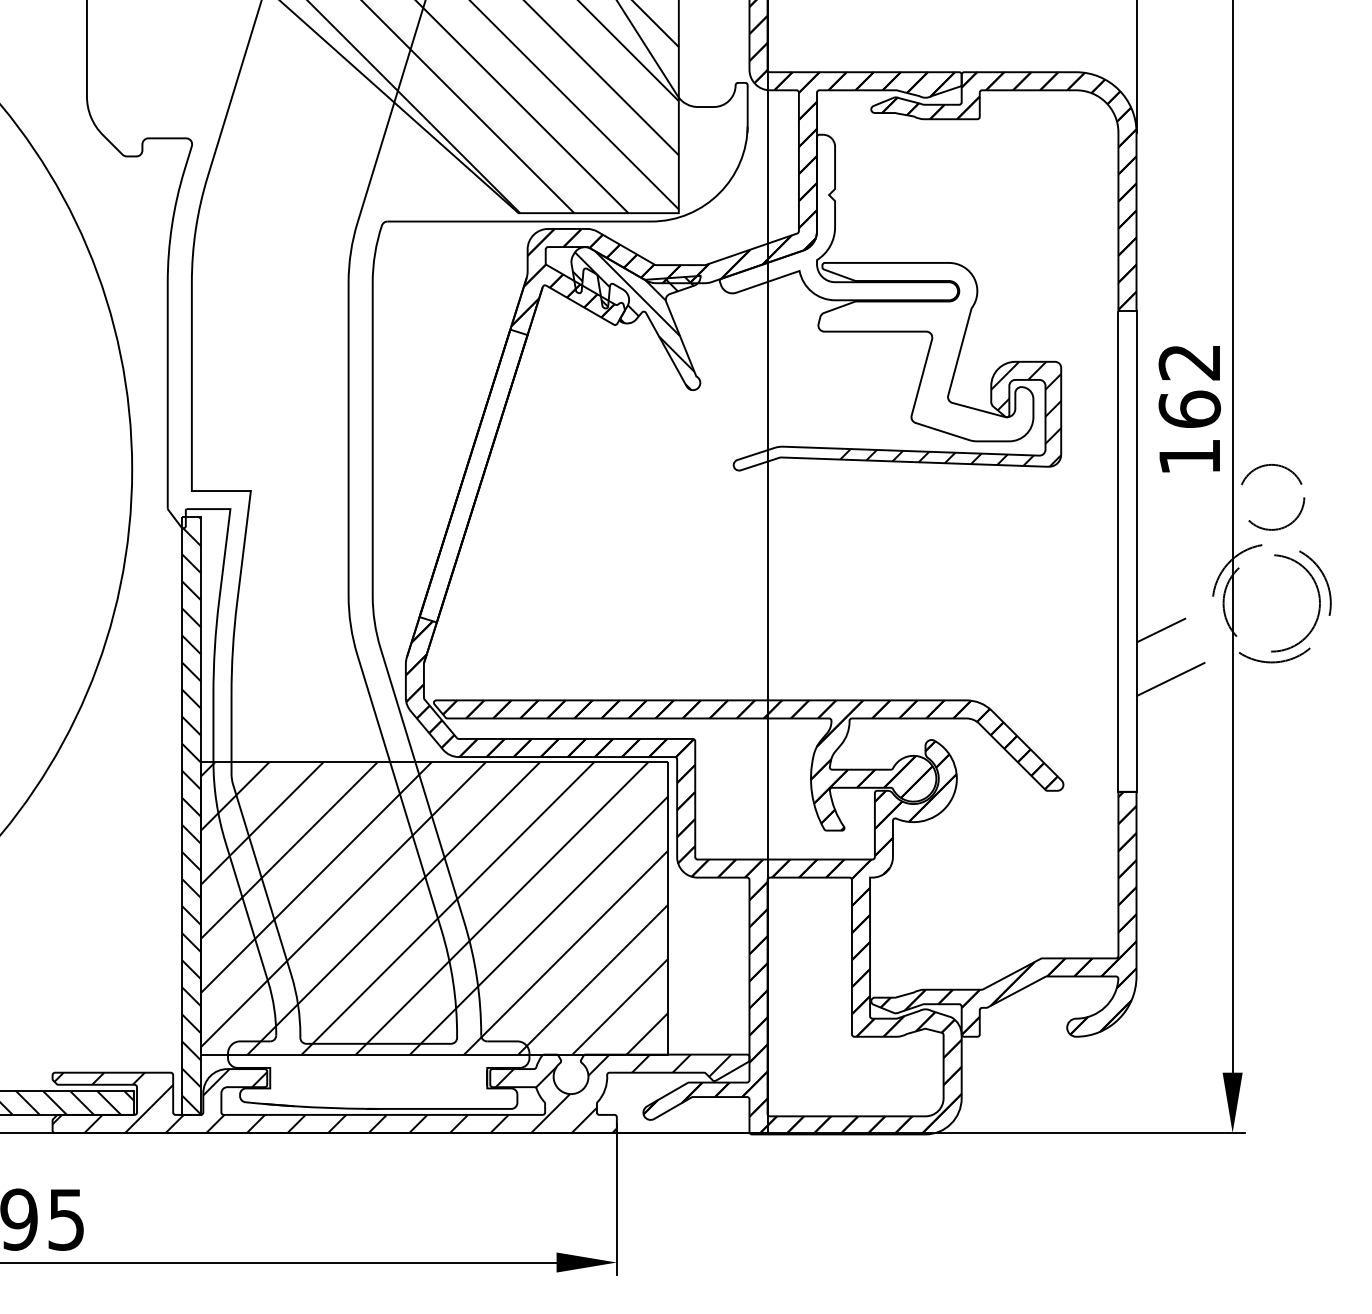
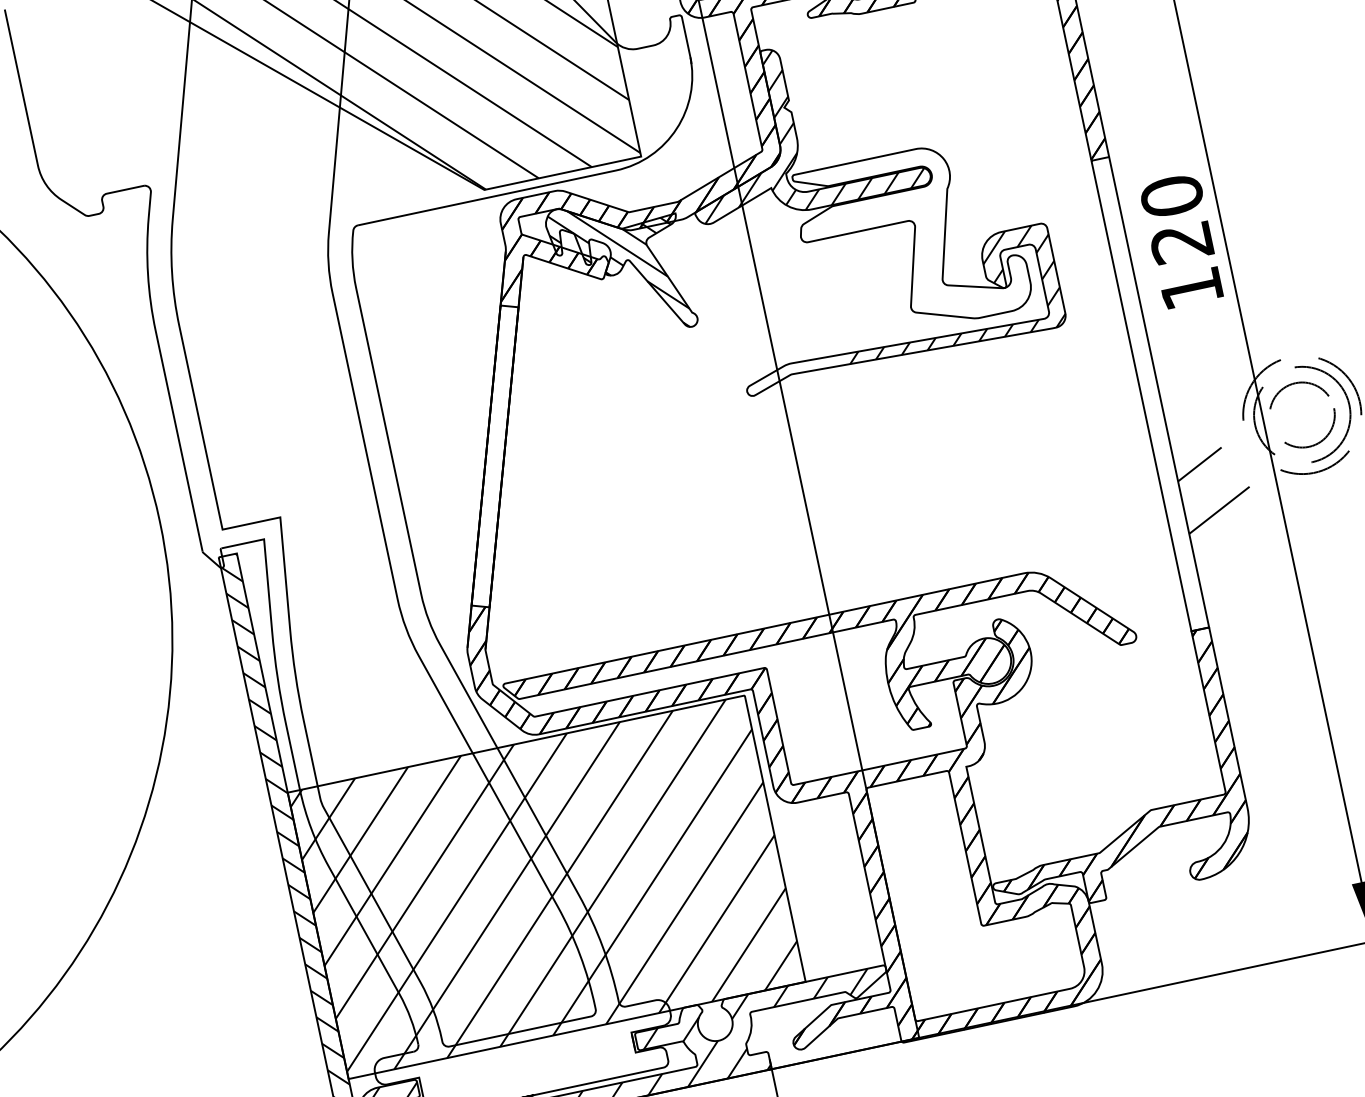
hatch: (840, 218) -> (800, 128), added
text: (1189, 385) -> (1176, 219), 162 -> 120
circle: (1273, 497) -> (1303, 414), moved

